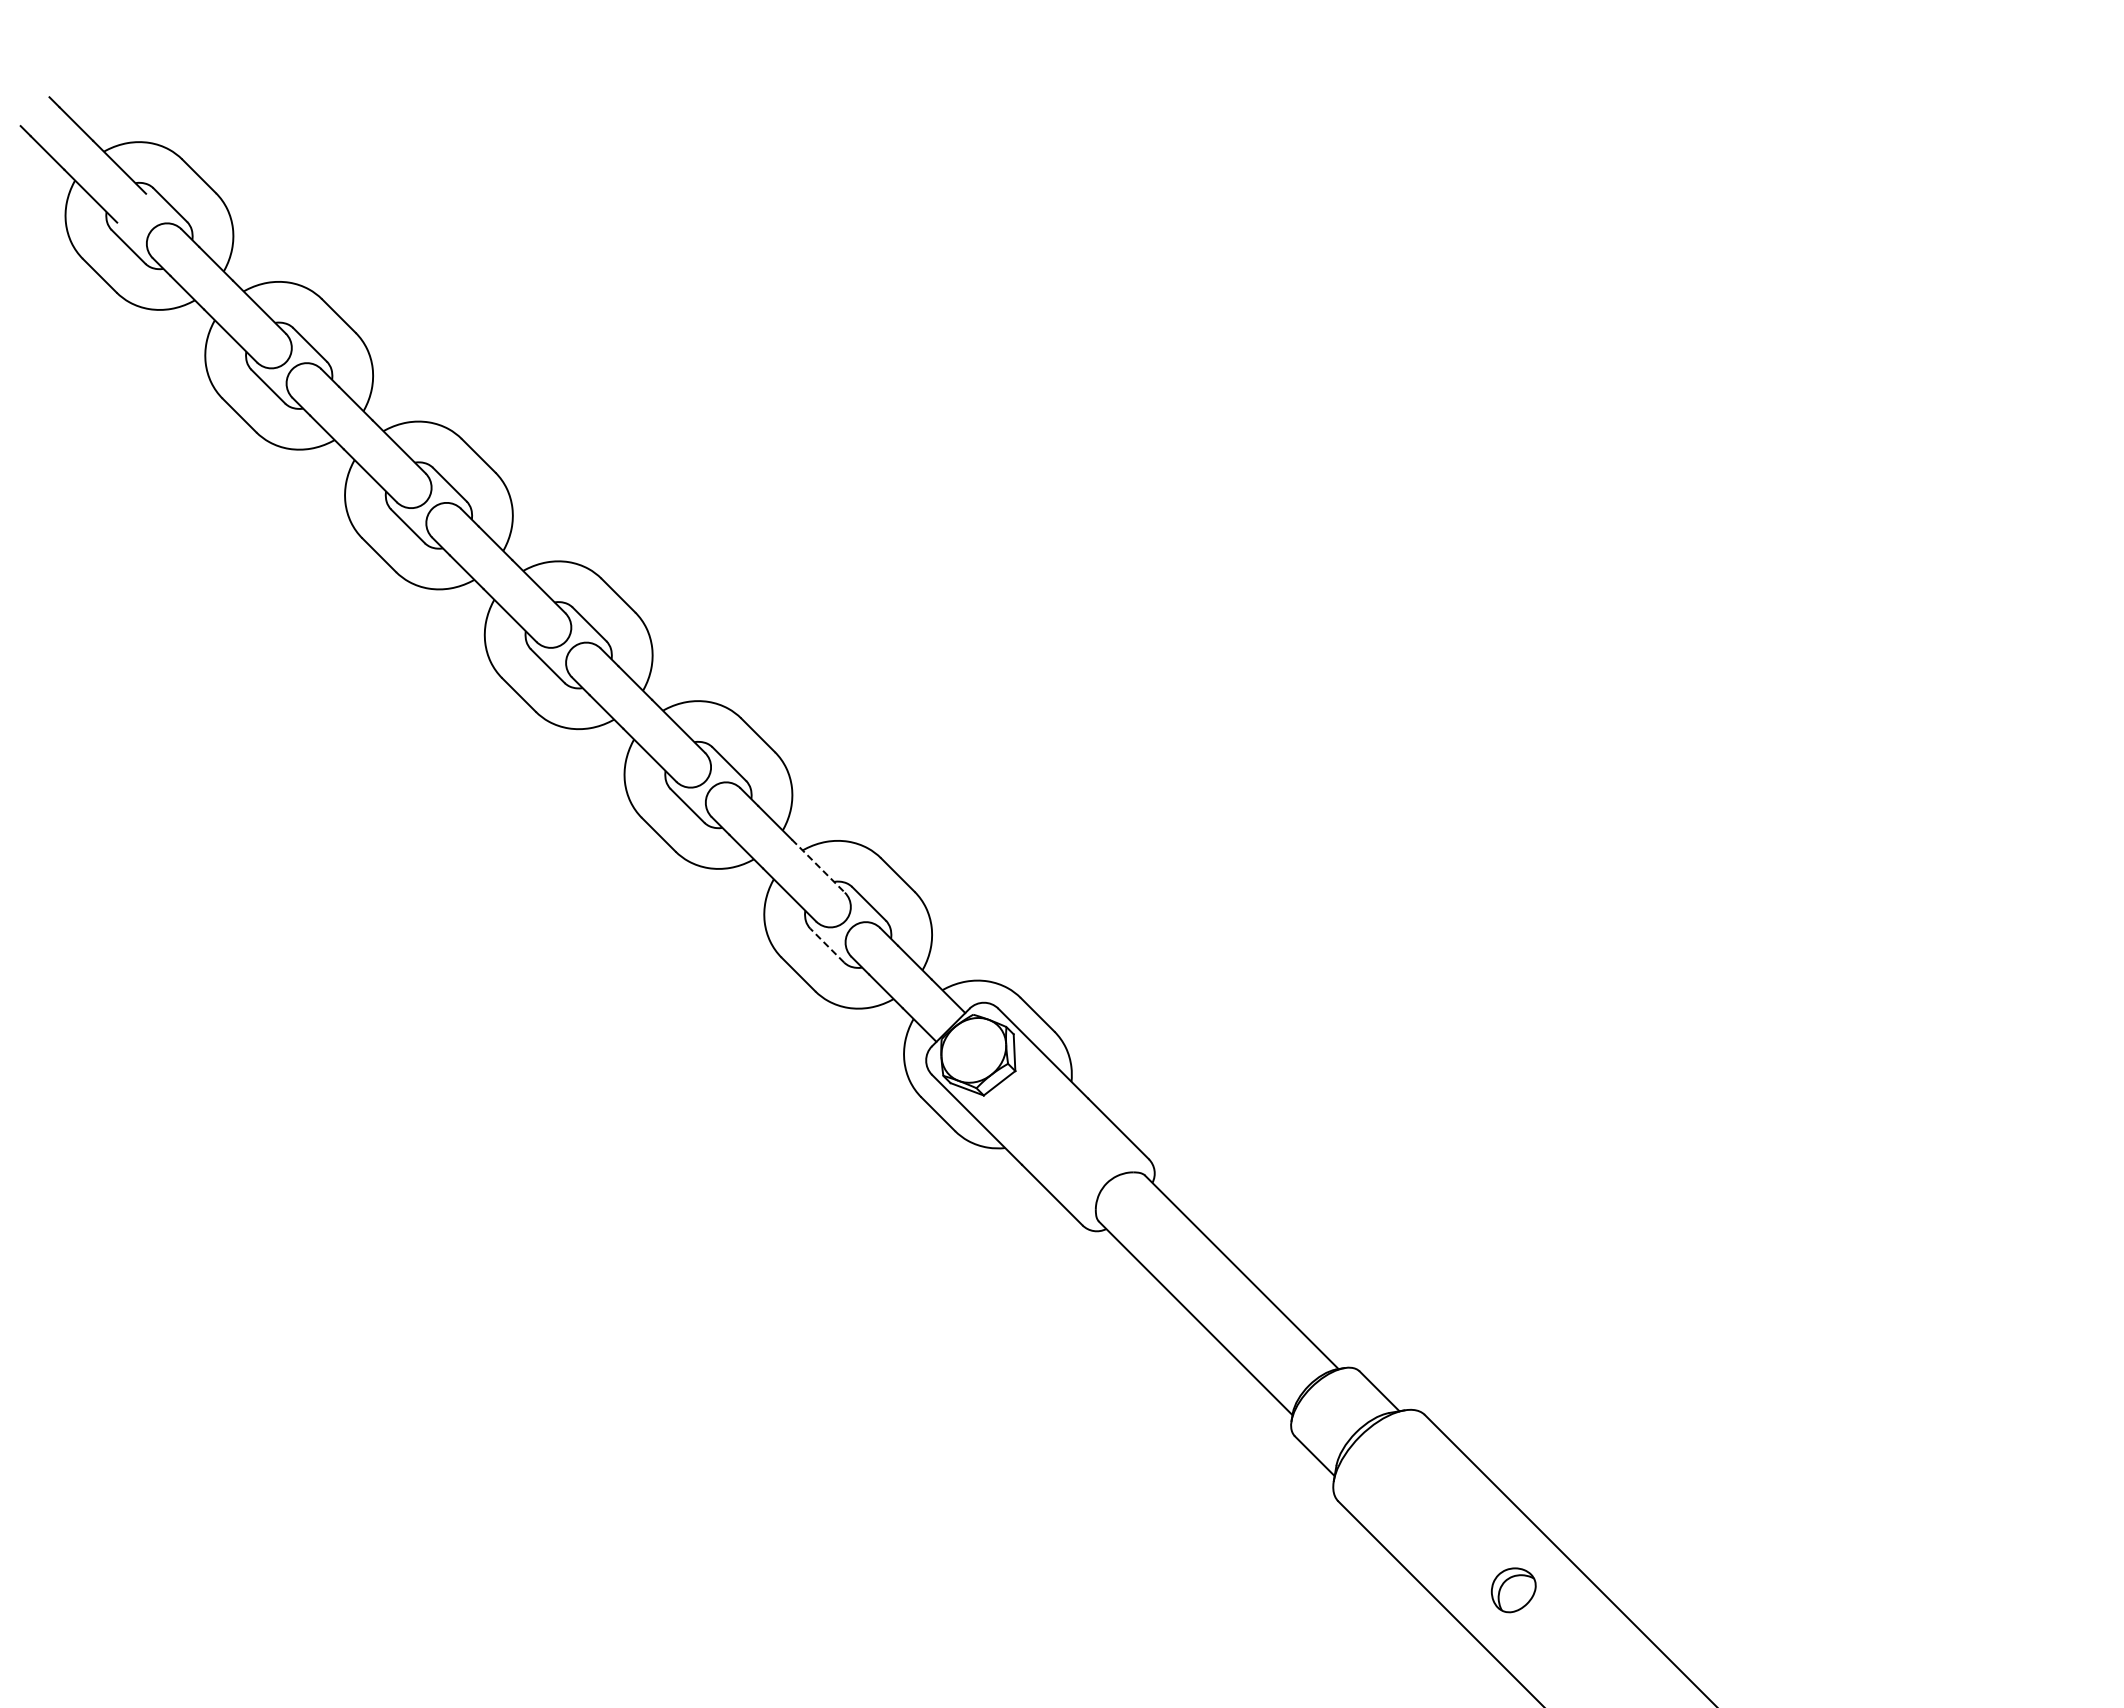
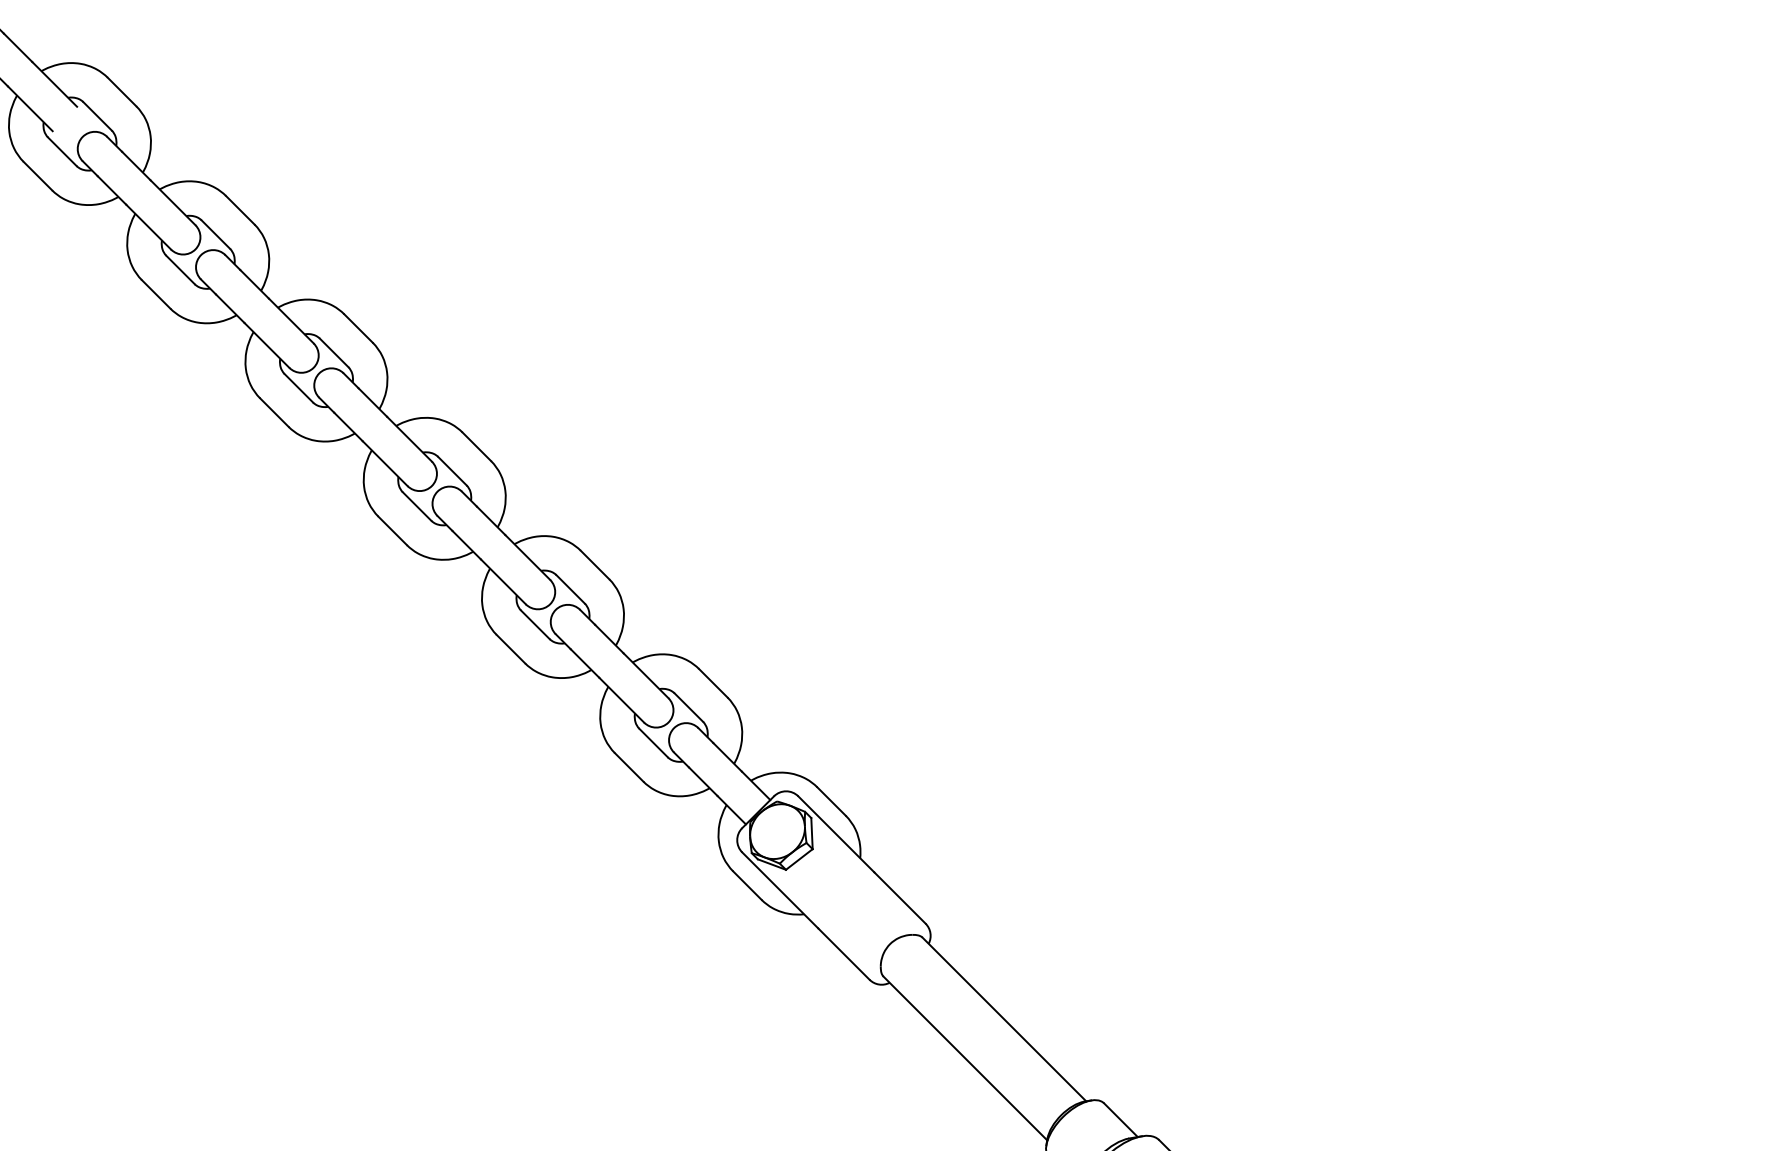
line: (818, 866) -> (646, 676), dashed -> solid
line: (827, 945) -> (653, 742), dashed -> solid

